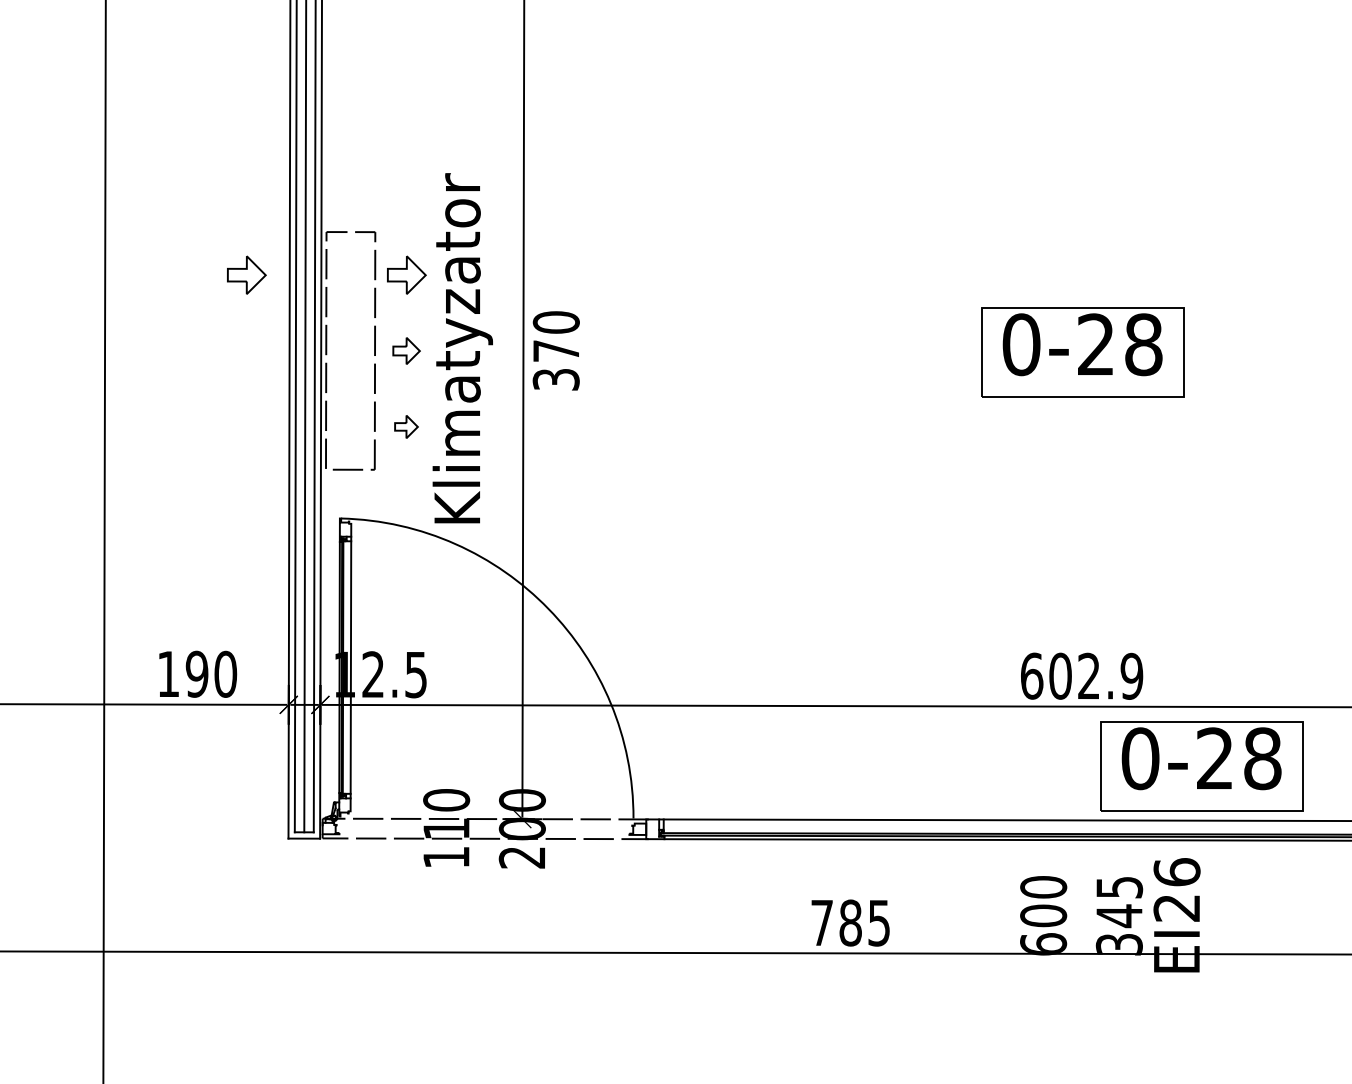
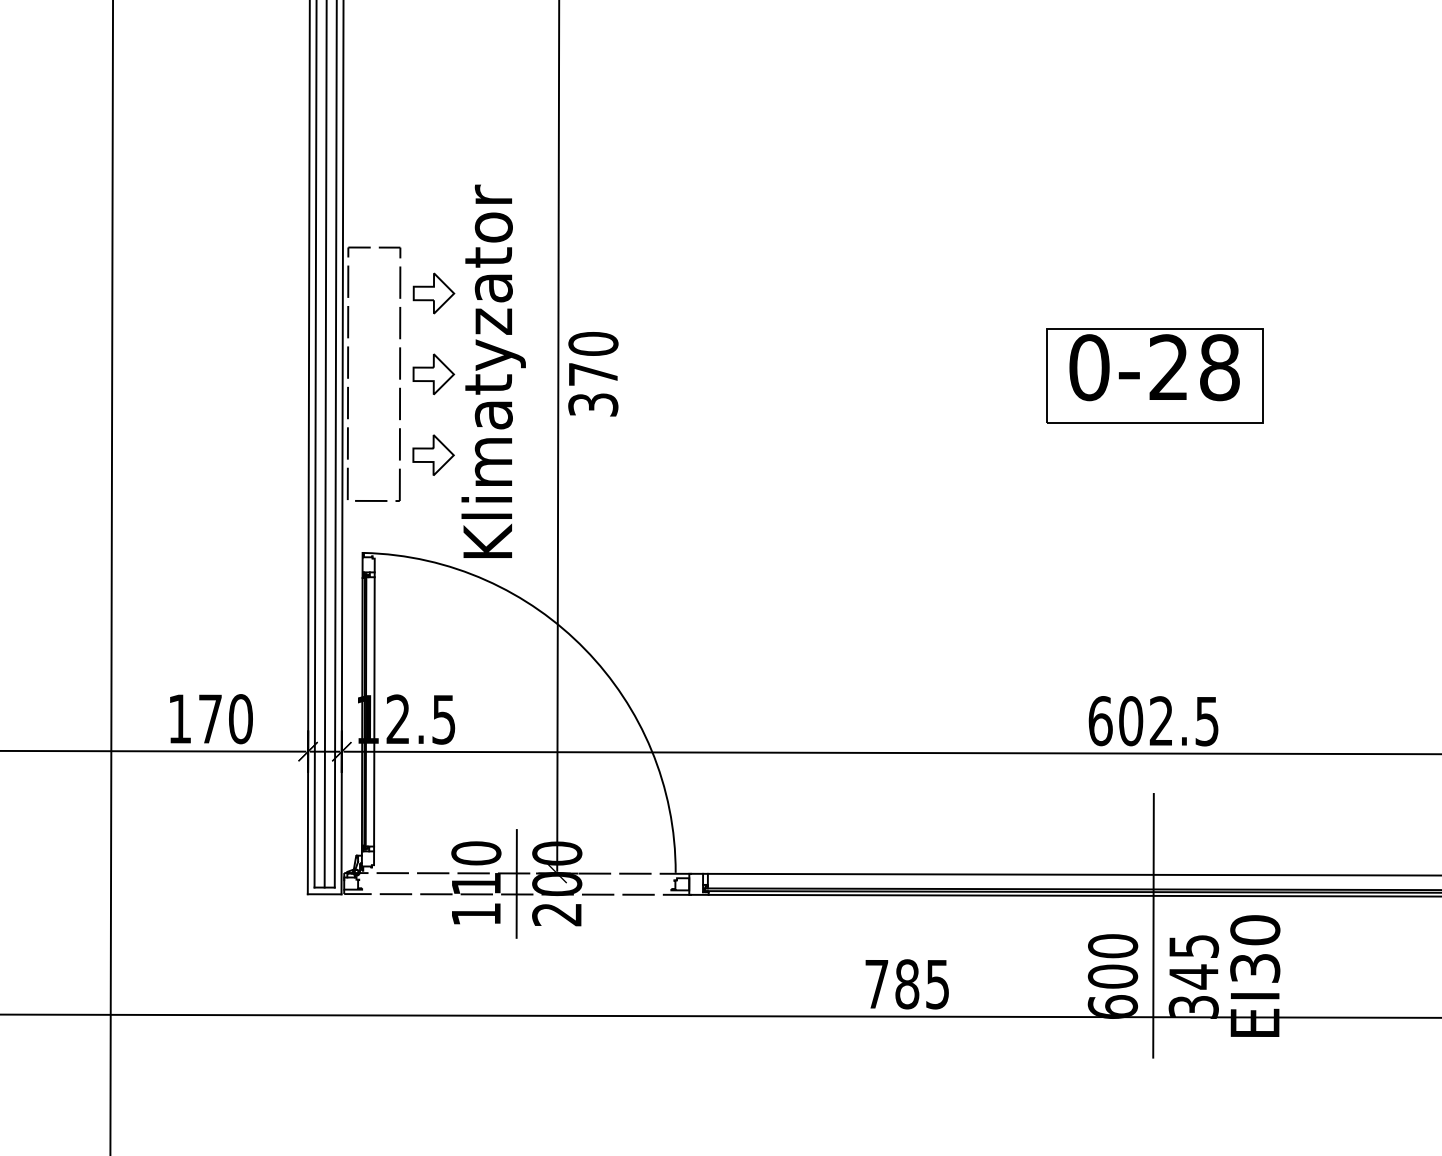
part: (246, 274) -> (263, 292), removed
part: (406, 350) -> (433, 373), size x1.43
part: (406, 426) -> (433, 454), size x1.67
text: (196, 673) -> (209, 718), 190 -> 170
text: (1131, 675) -> (1206, 720), 602.9 -> 602.5
part: (1201, 766) -> (1281, 817), removed
line: (484, 828) -> (516, 883), added
line: (1081, 867) -> (1153, 925), added
text: (1176, 889) -> (1254, 948), EI26 -> EI30

